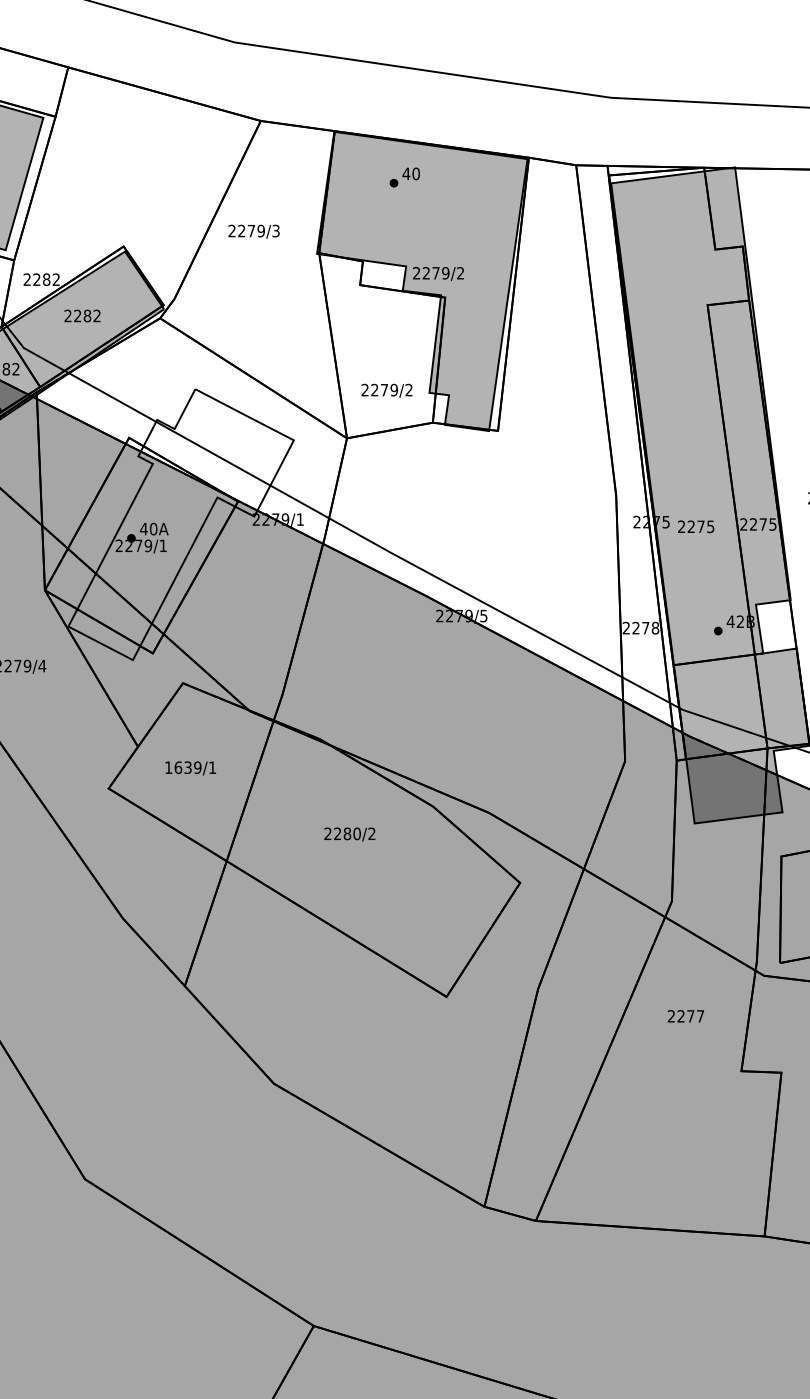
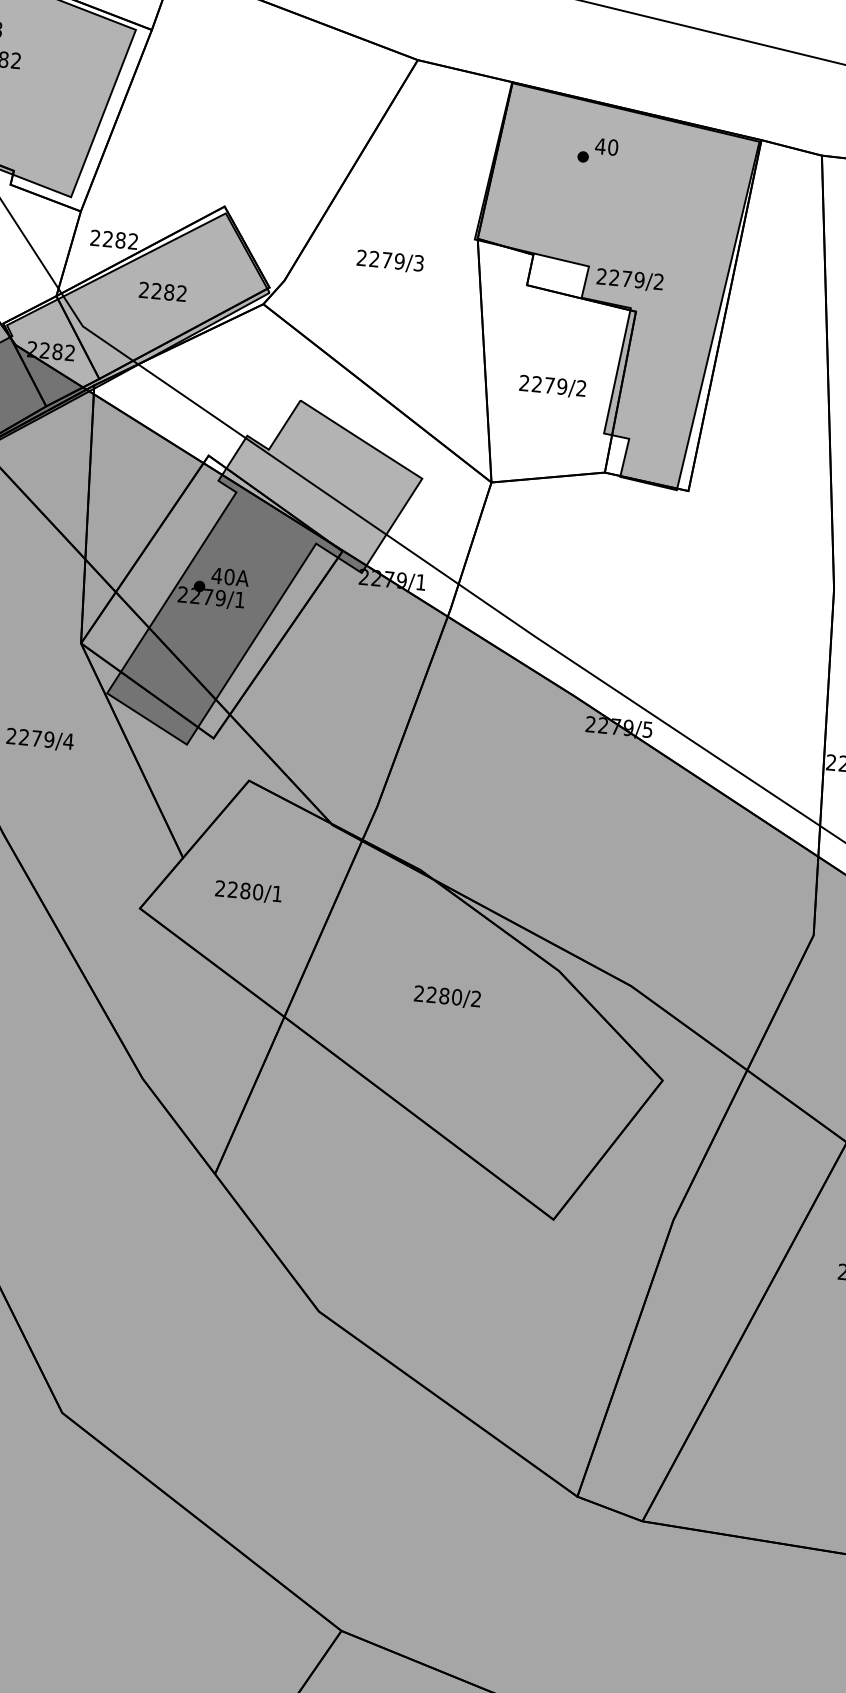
text: (253, 231) -> (389, 261), moved
text: (386, 390) -> (552, 386), moved
fill: (180, 524) -> (264, 574), added
text: (183, 767) -> (239, 890), 1639/1 -> 2280/1

